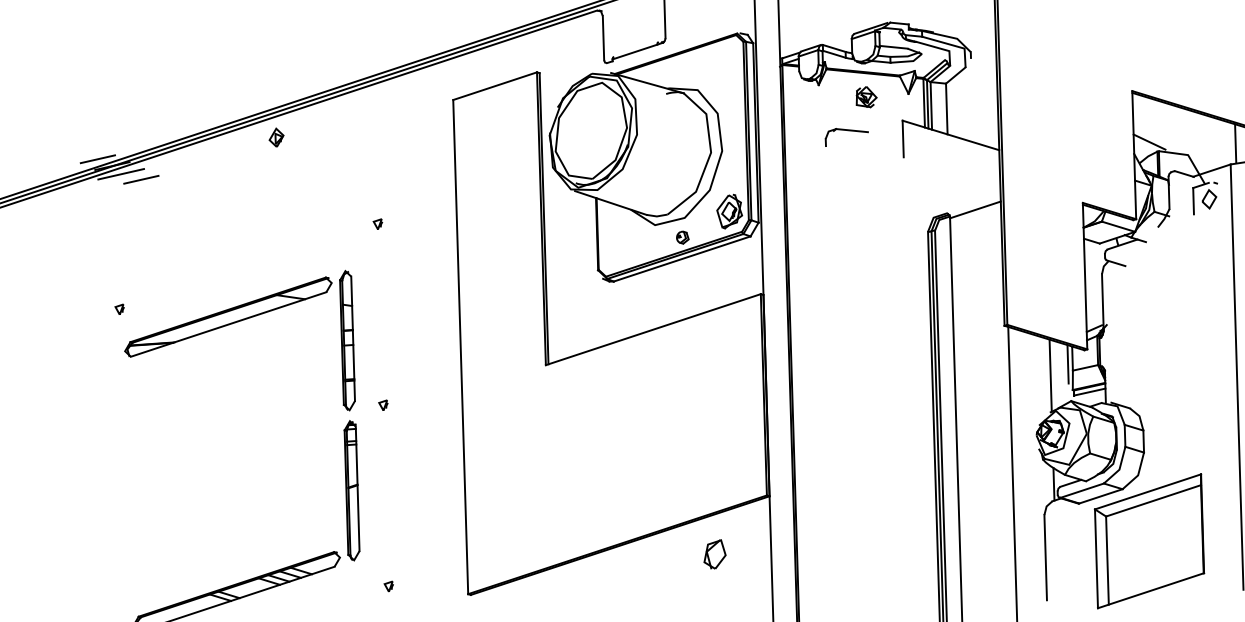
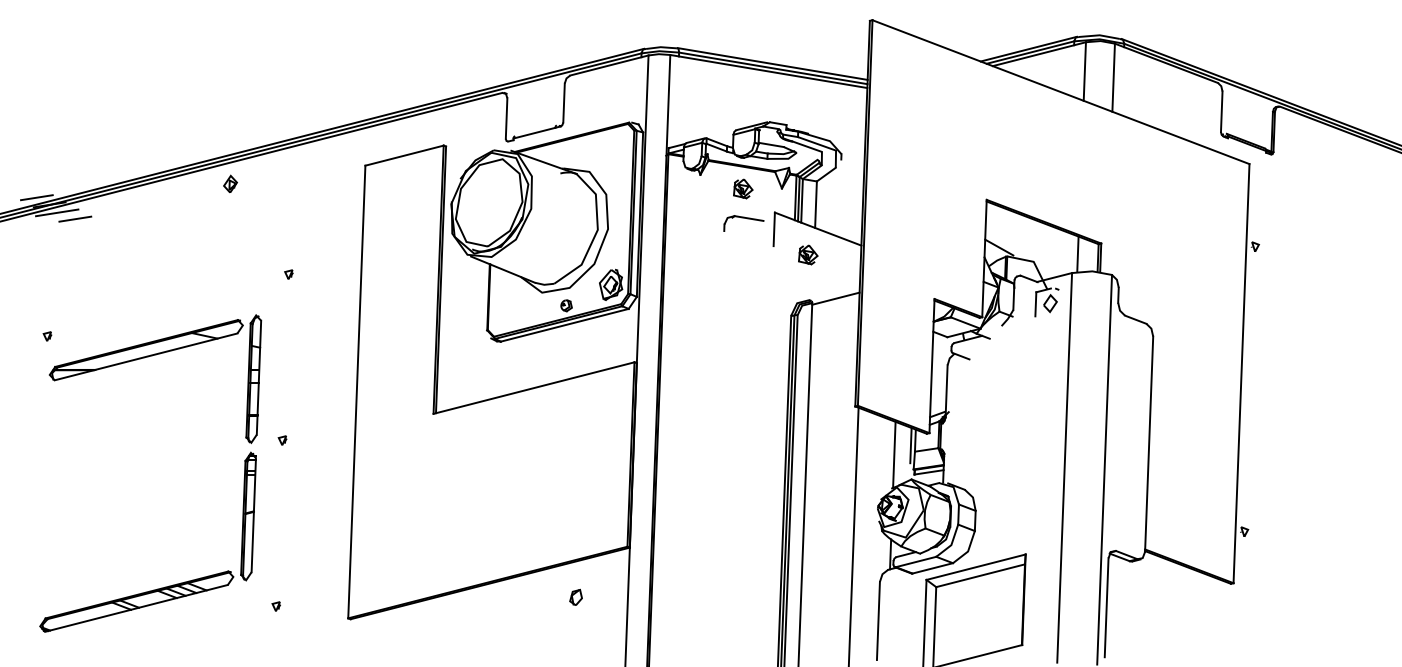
part: (846, 136) -> (743, 223), moved
part: (276, 137) -> (230, 183), moved
part: (942, 163) -> (808, 254), added
part: (714, 554) -> (575, 597), size x0.6

